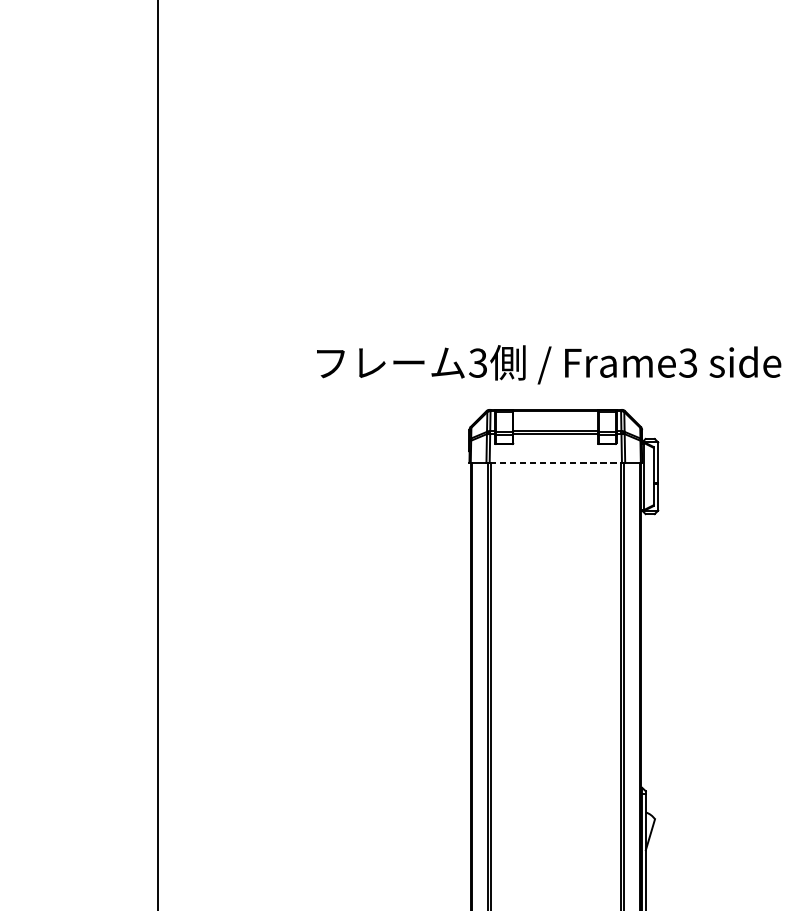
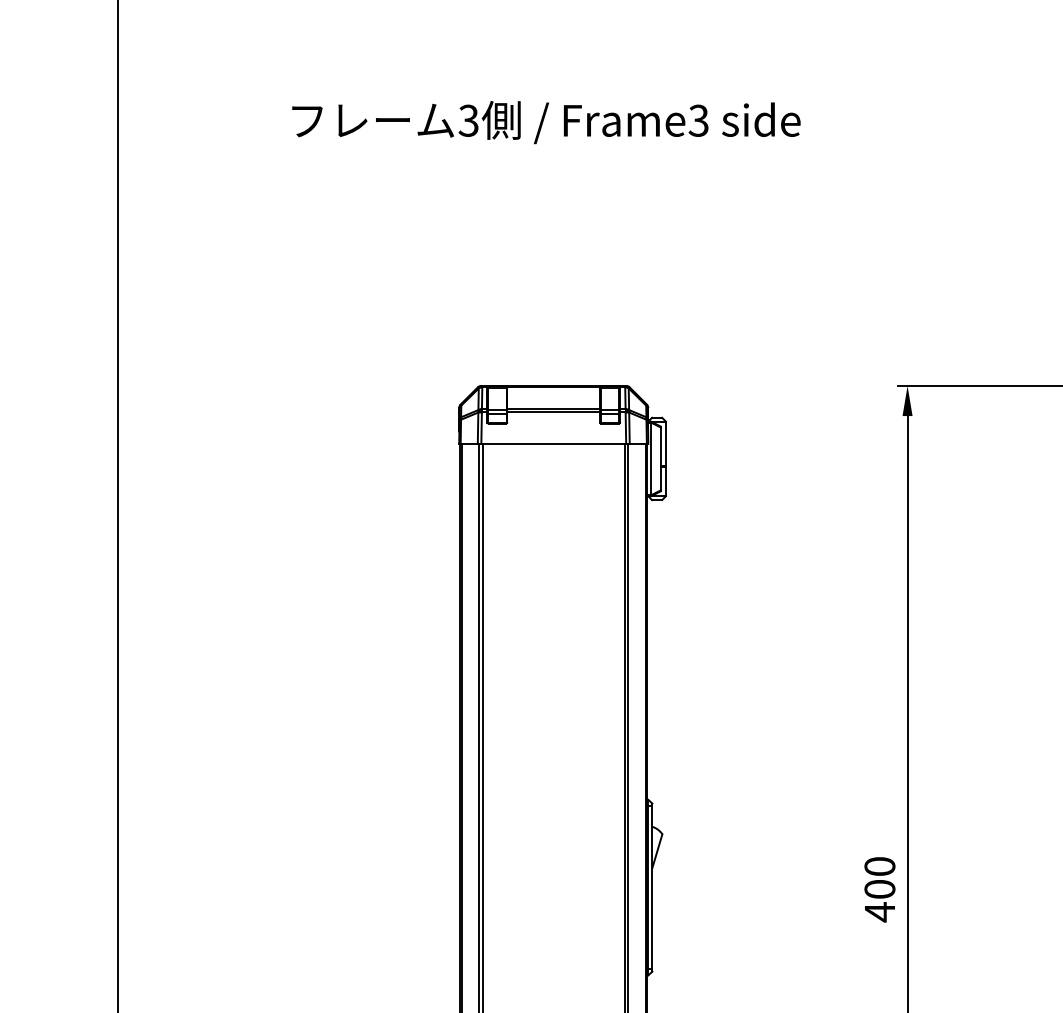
text: (549, 364) -> (546, 122), moved
line: (556, 462) -> (554, 443), dashed -> solid

